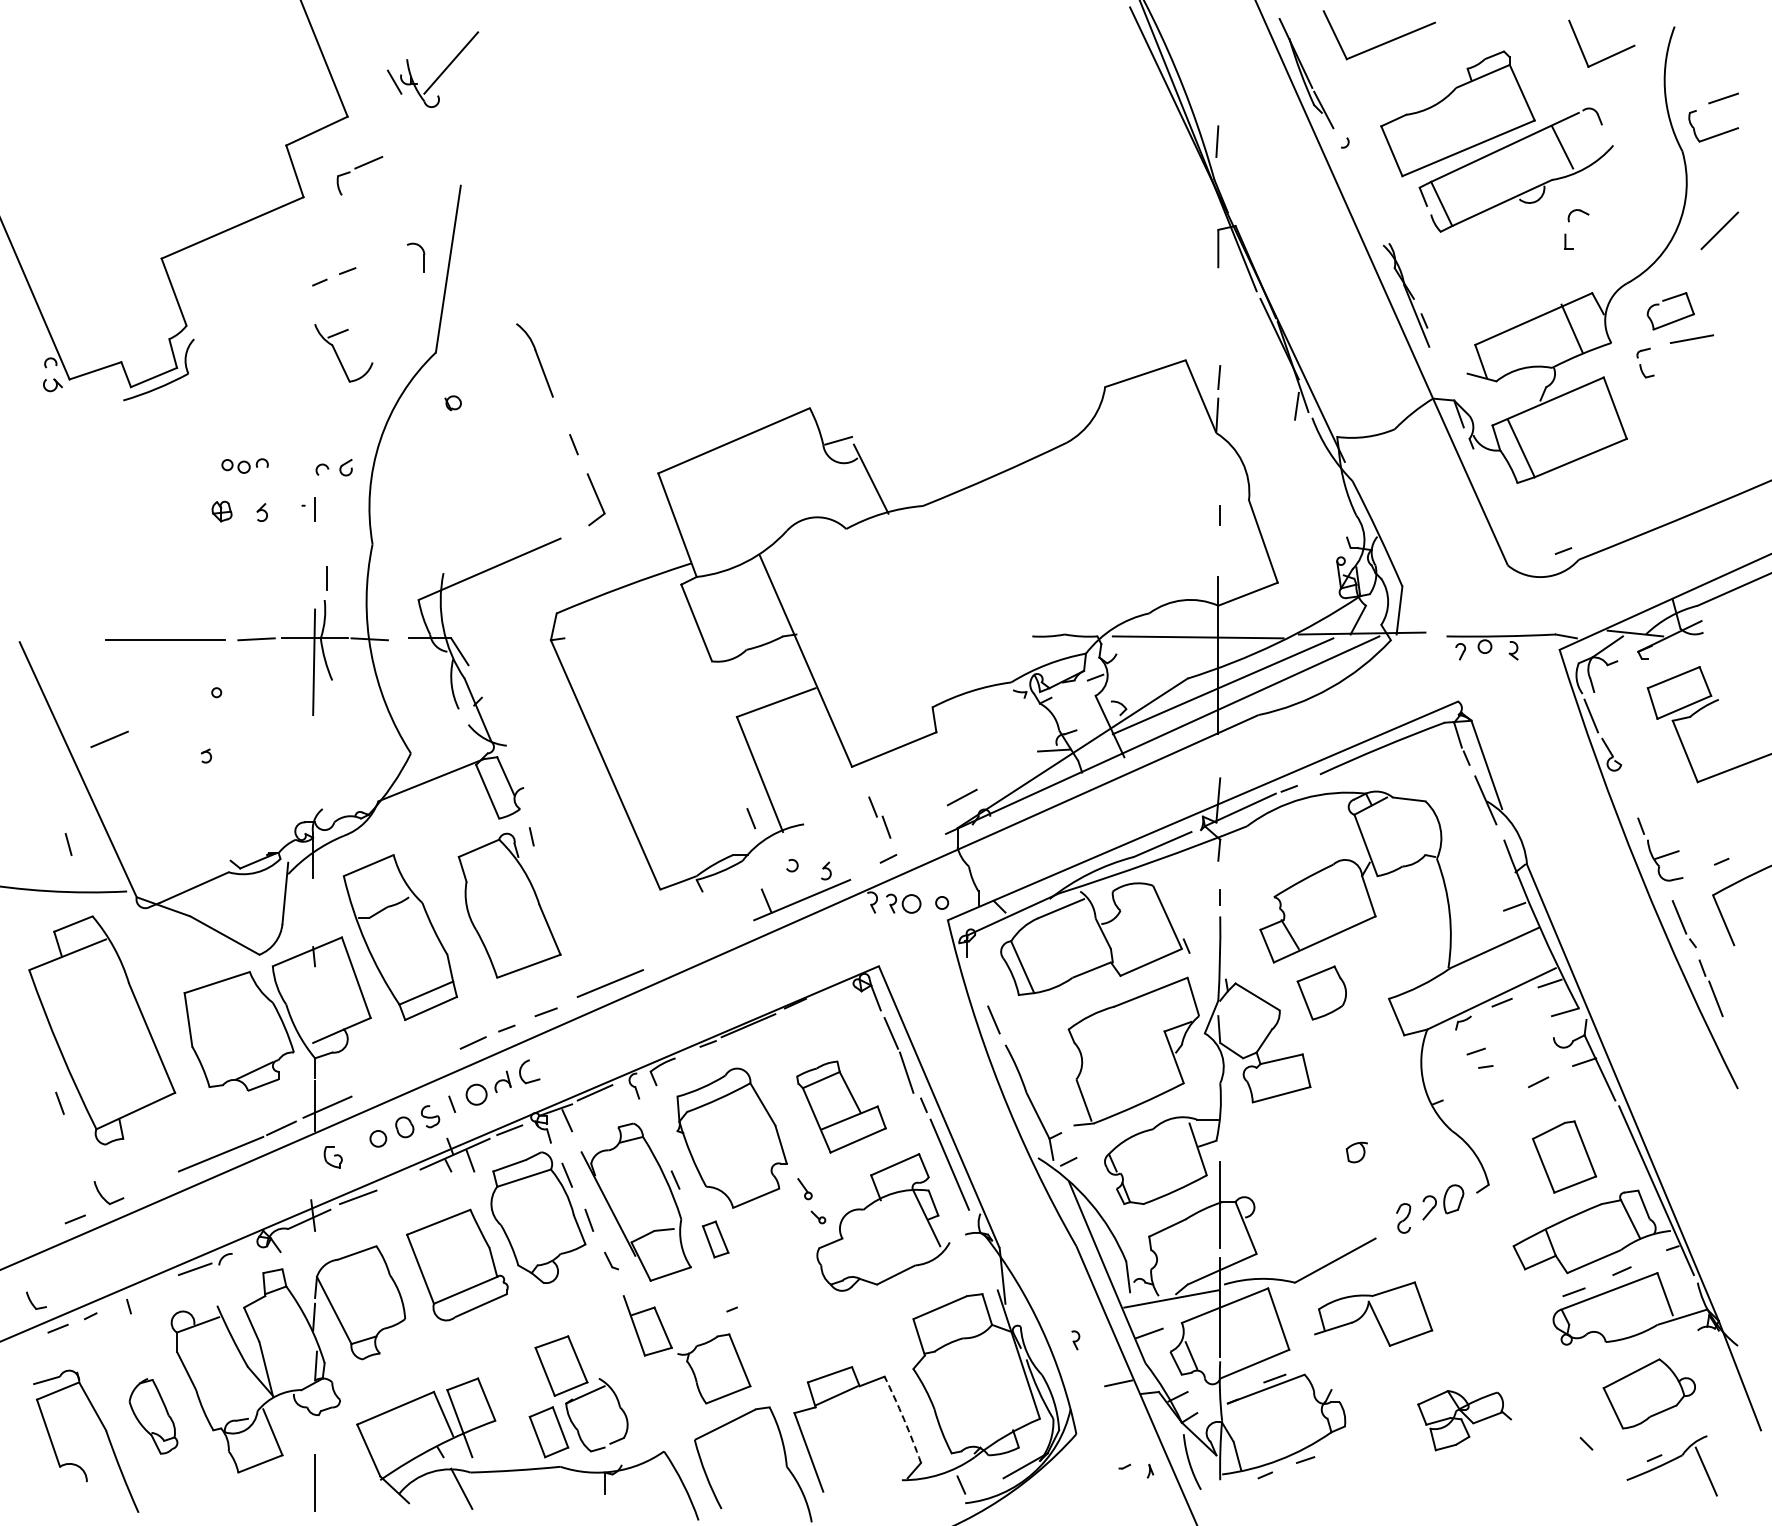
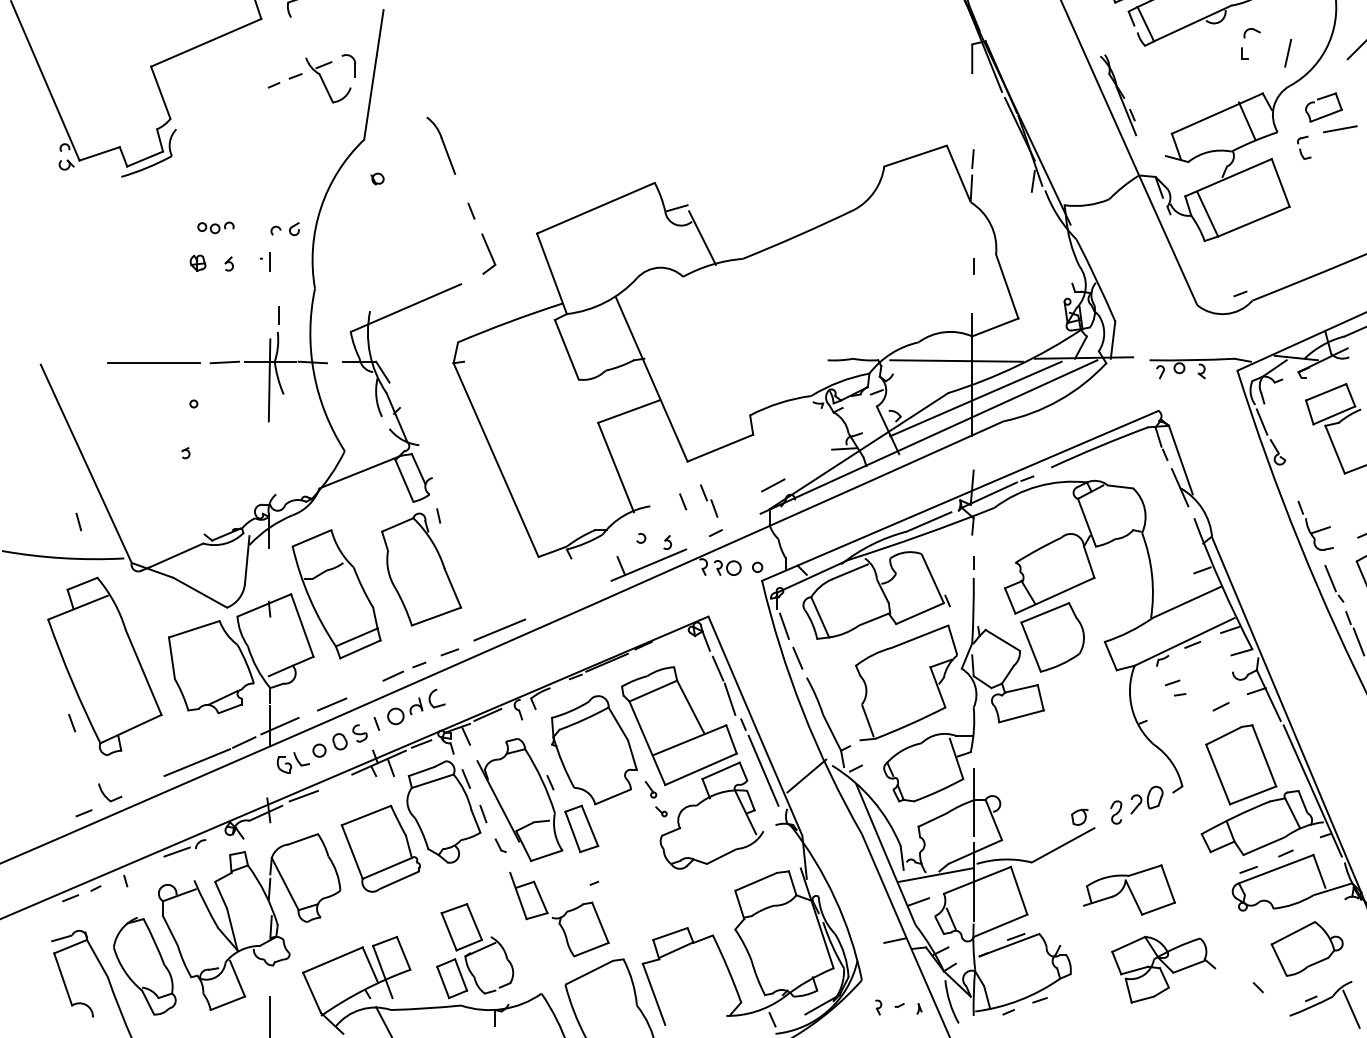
line: (1624, 241) -> (1287, 53), added
part: (343, 353) -> (328, 80), moved
line: (109, 739) -> (332, 704), moved
line: (751, 818) -> (683, 501), moved
line: (976, 978) -> (784, 626), added
part: (1321, 992) -> (1052, 636), size x1.67
part: (841, 1106) -> (679, 725), size x1.67
part: (1356, 1152) -> (1079, 817), moved
part: (1564, 1156) -> (1241, 764), size x1.43
line: (1005, 1171) -> (806, 776), added
part: (715, 1239) -> (581, 828), size x1.67
part: (36, 1300) -> (301, 758), moved
part: (1373, 1313) -> (1129, 889), moved
part: (1075, 1340) -> (878, 1007), moved
part: (153, 1416) -> (144, 966), size x1.67
arc: (904, 1419) -> (728, 968), dashed -> solid
part: (1464, 1420) -> (1163, 969), size x1.43

